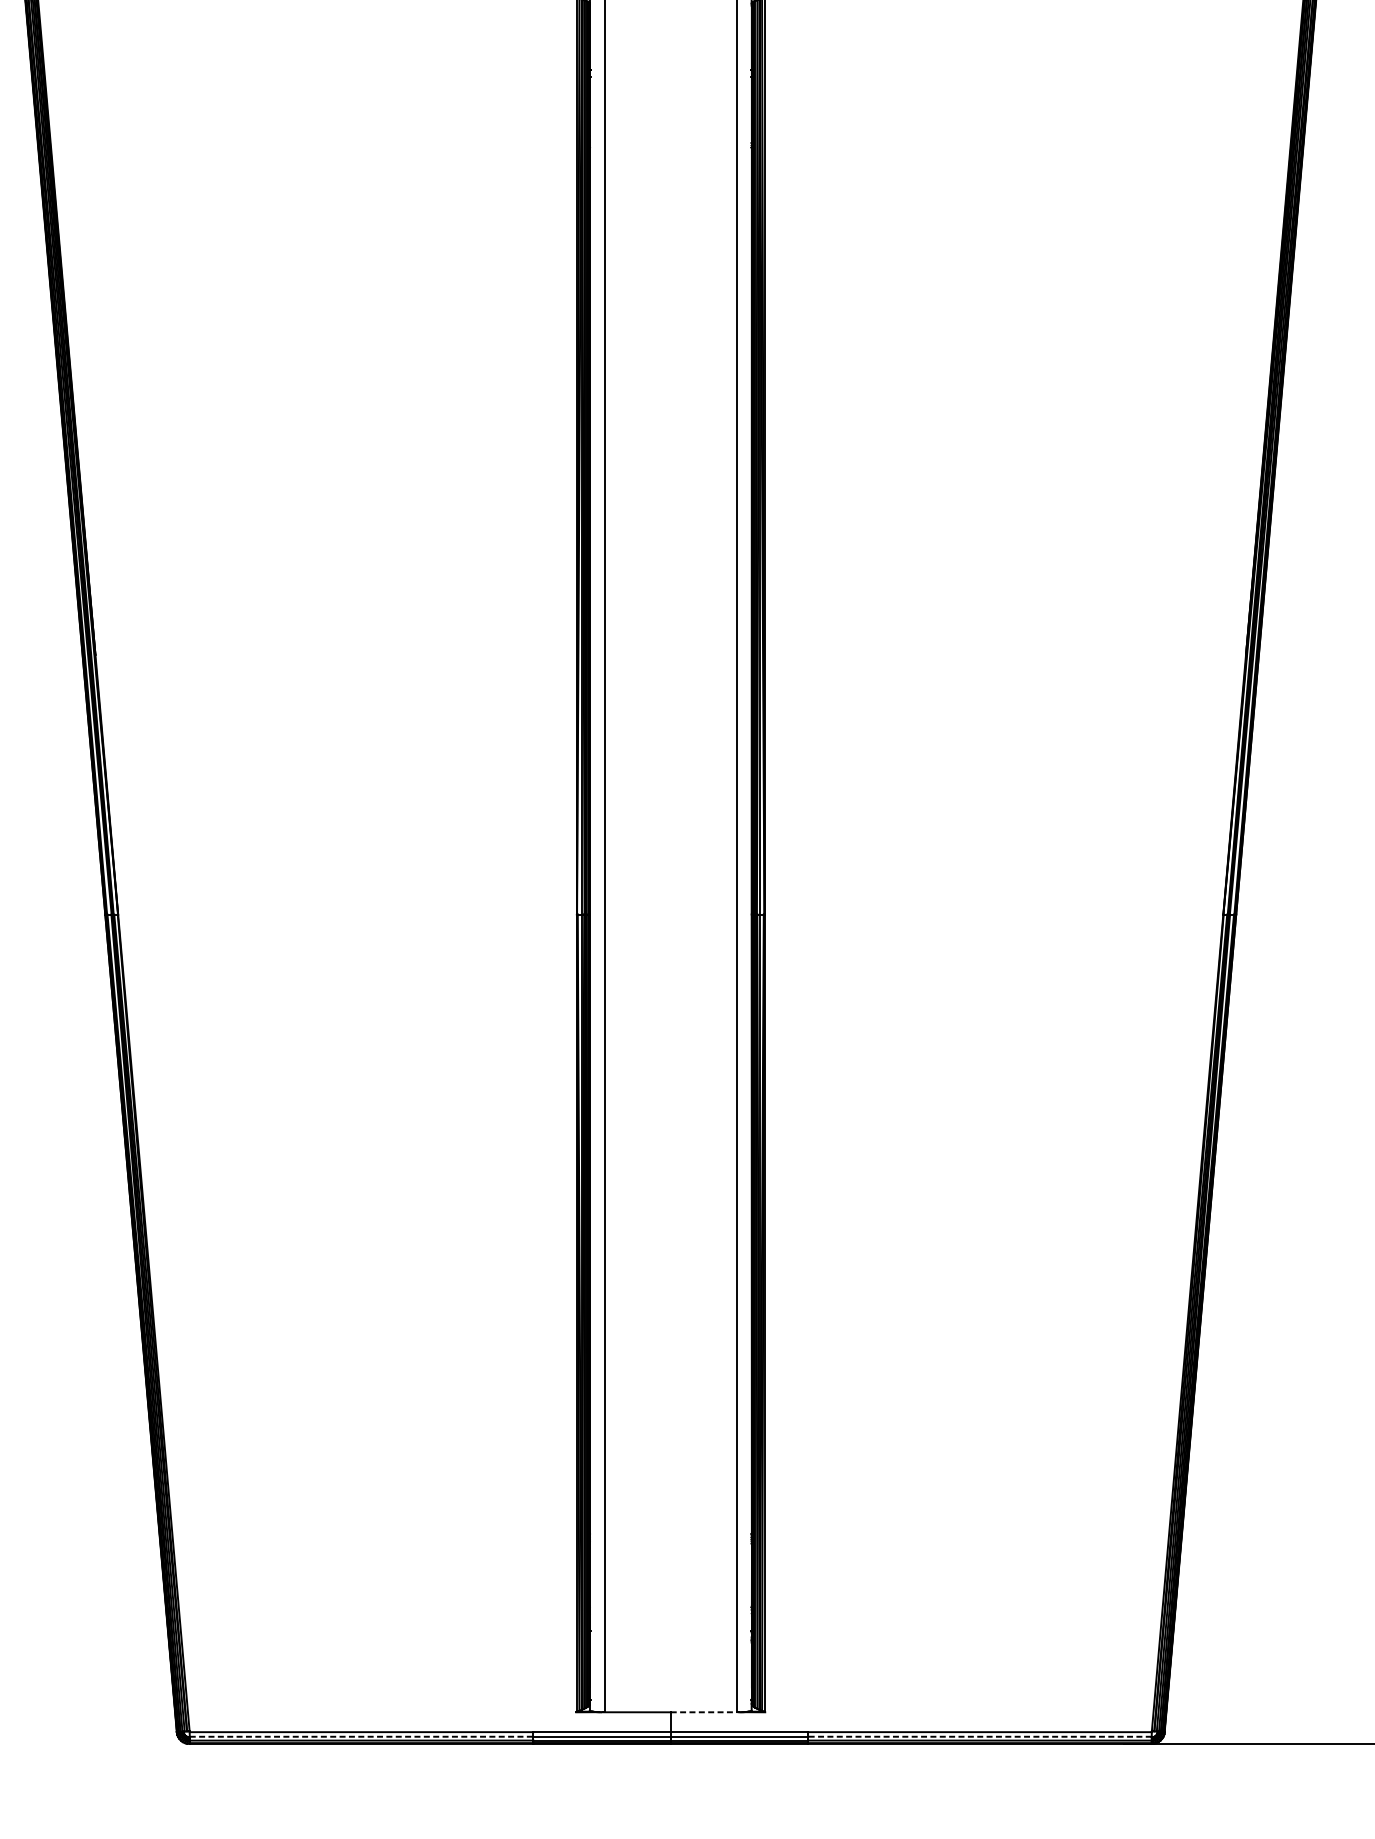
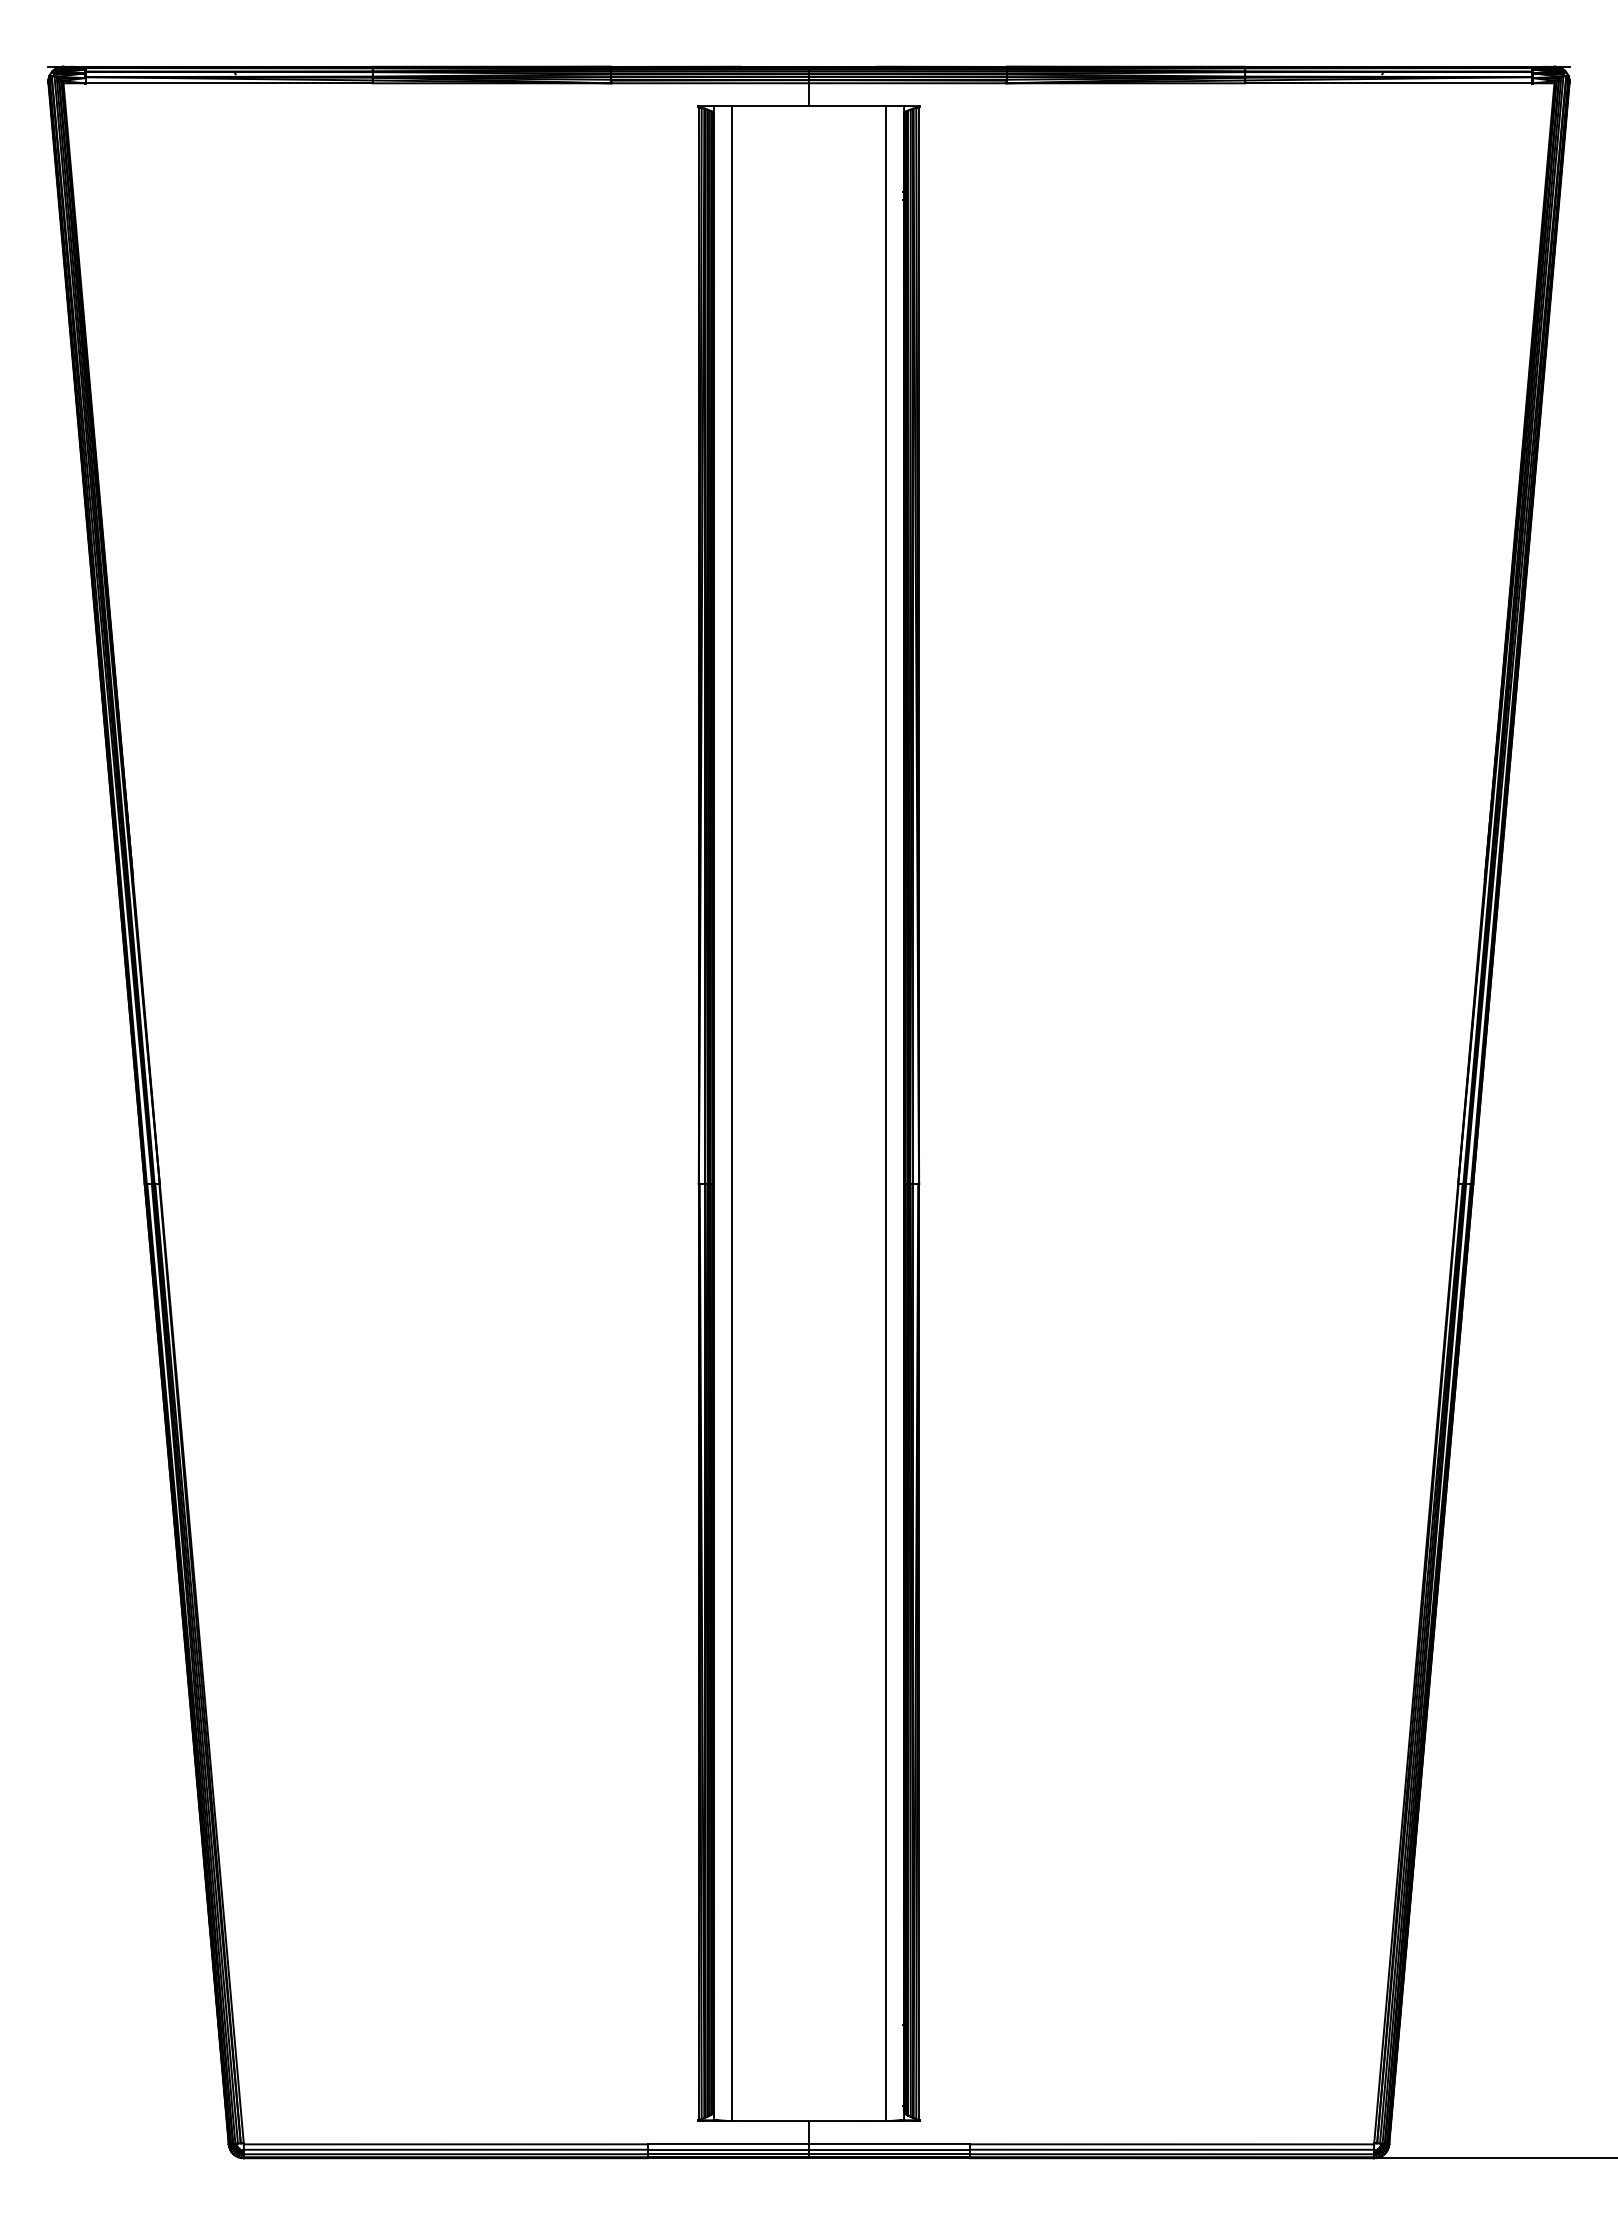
line: (703, 1712) -> (847, 2121), dashed -> solid
line: (361, 1736) -> (445, 2149), dashed -> solid
line: (980, 1736) -> (1172, 2149), dashed -> solid

